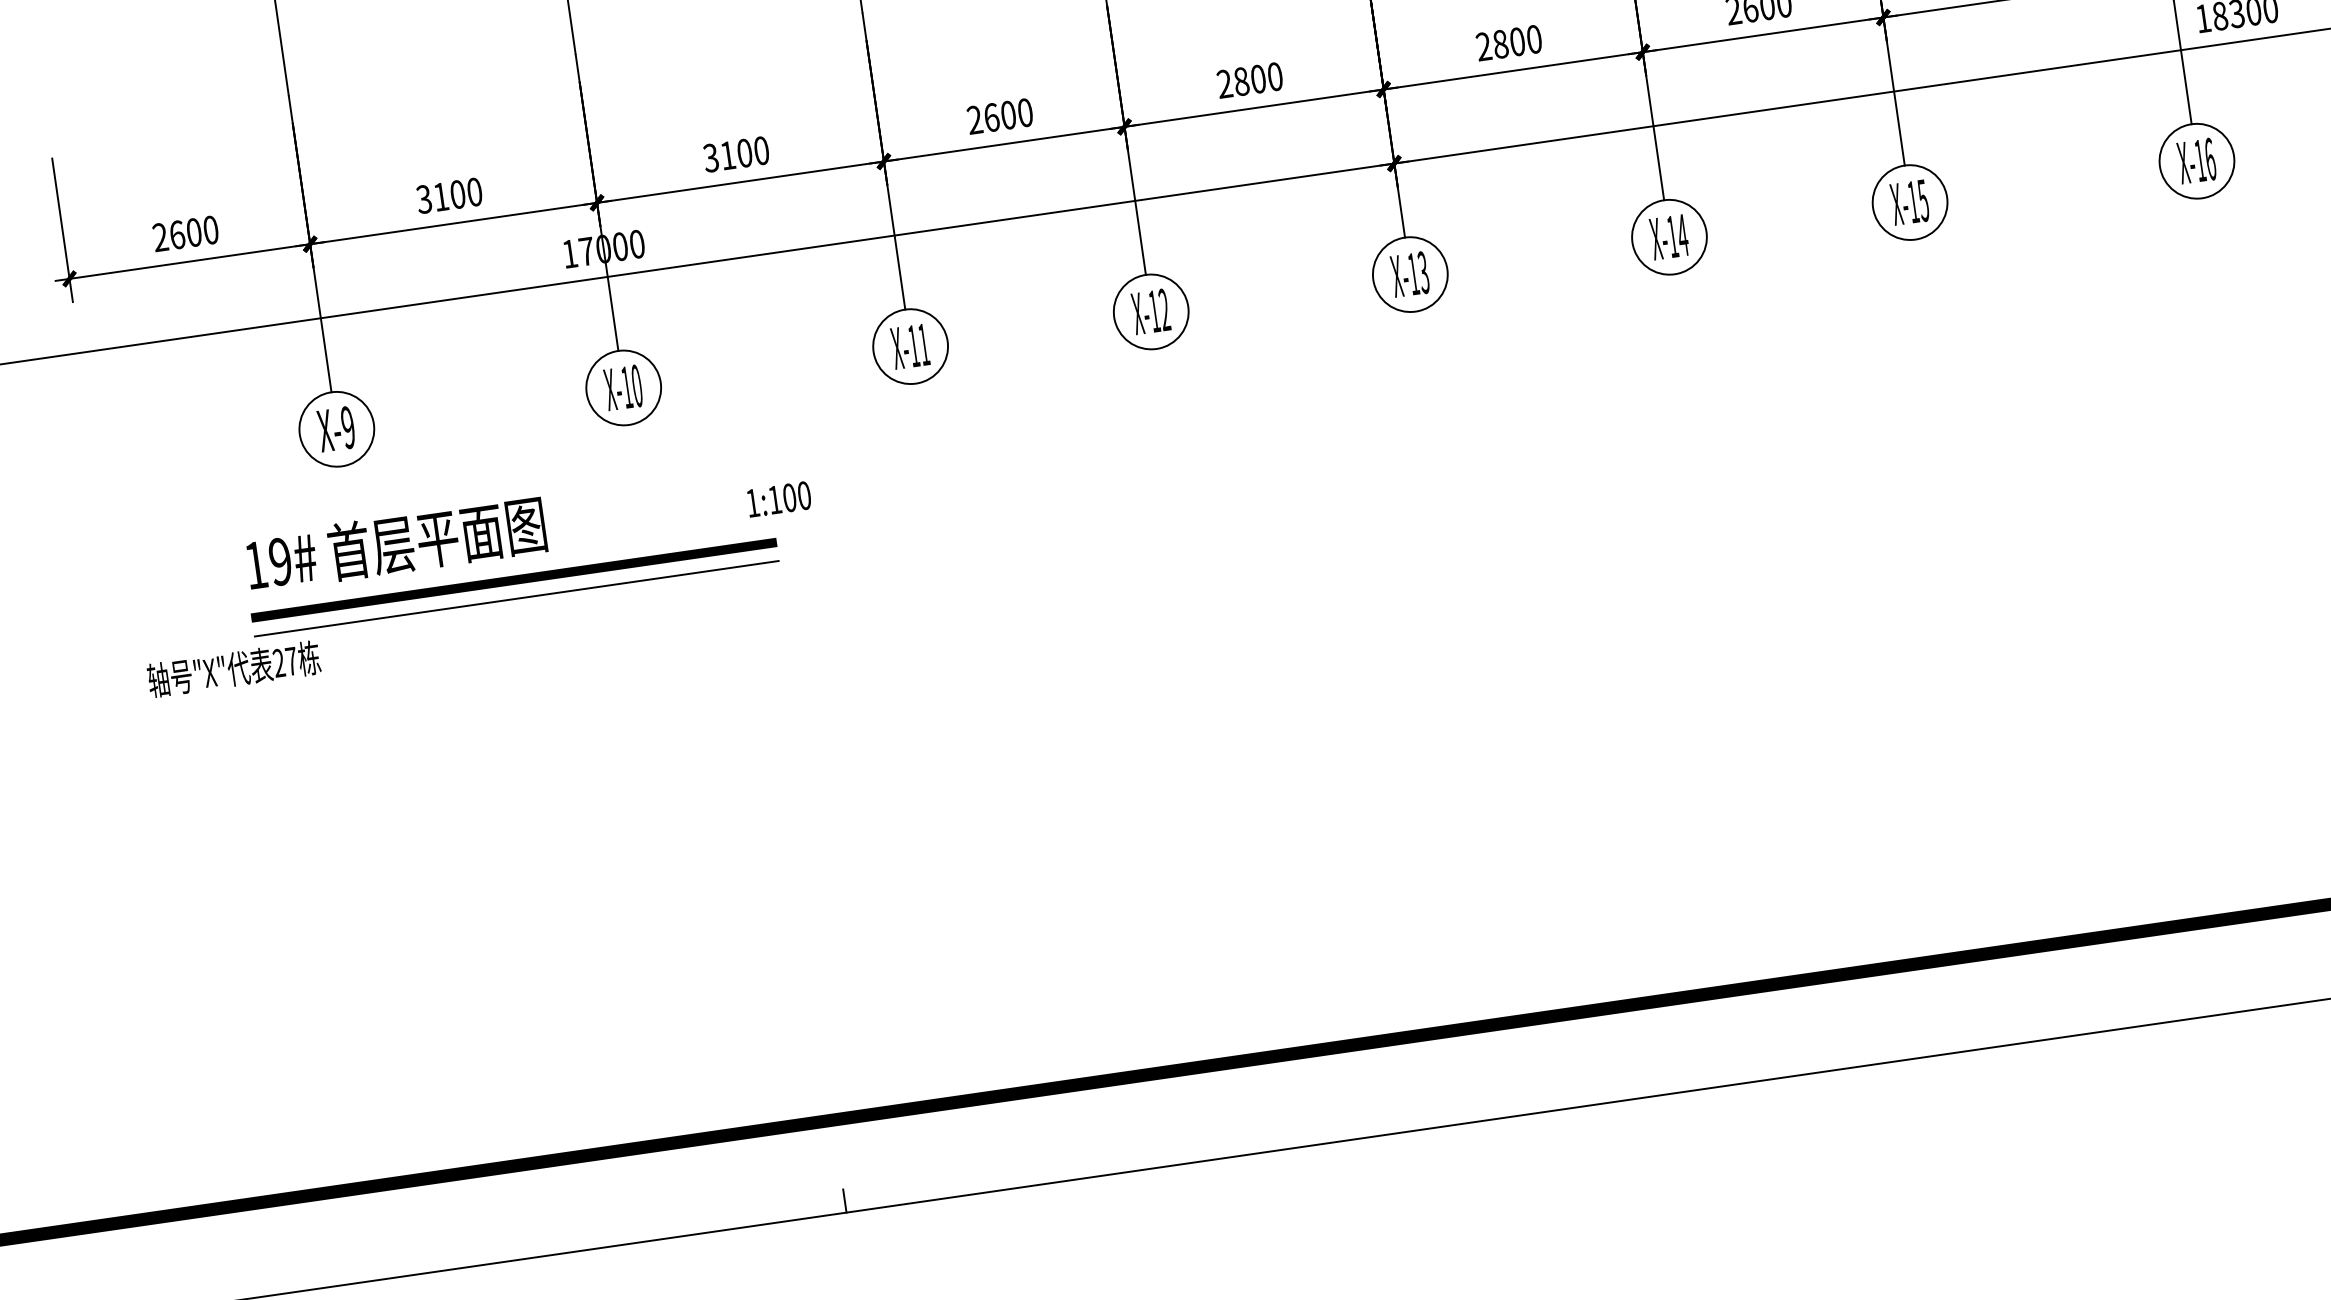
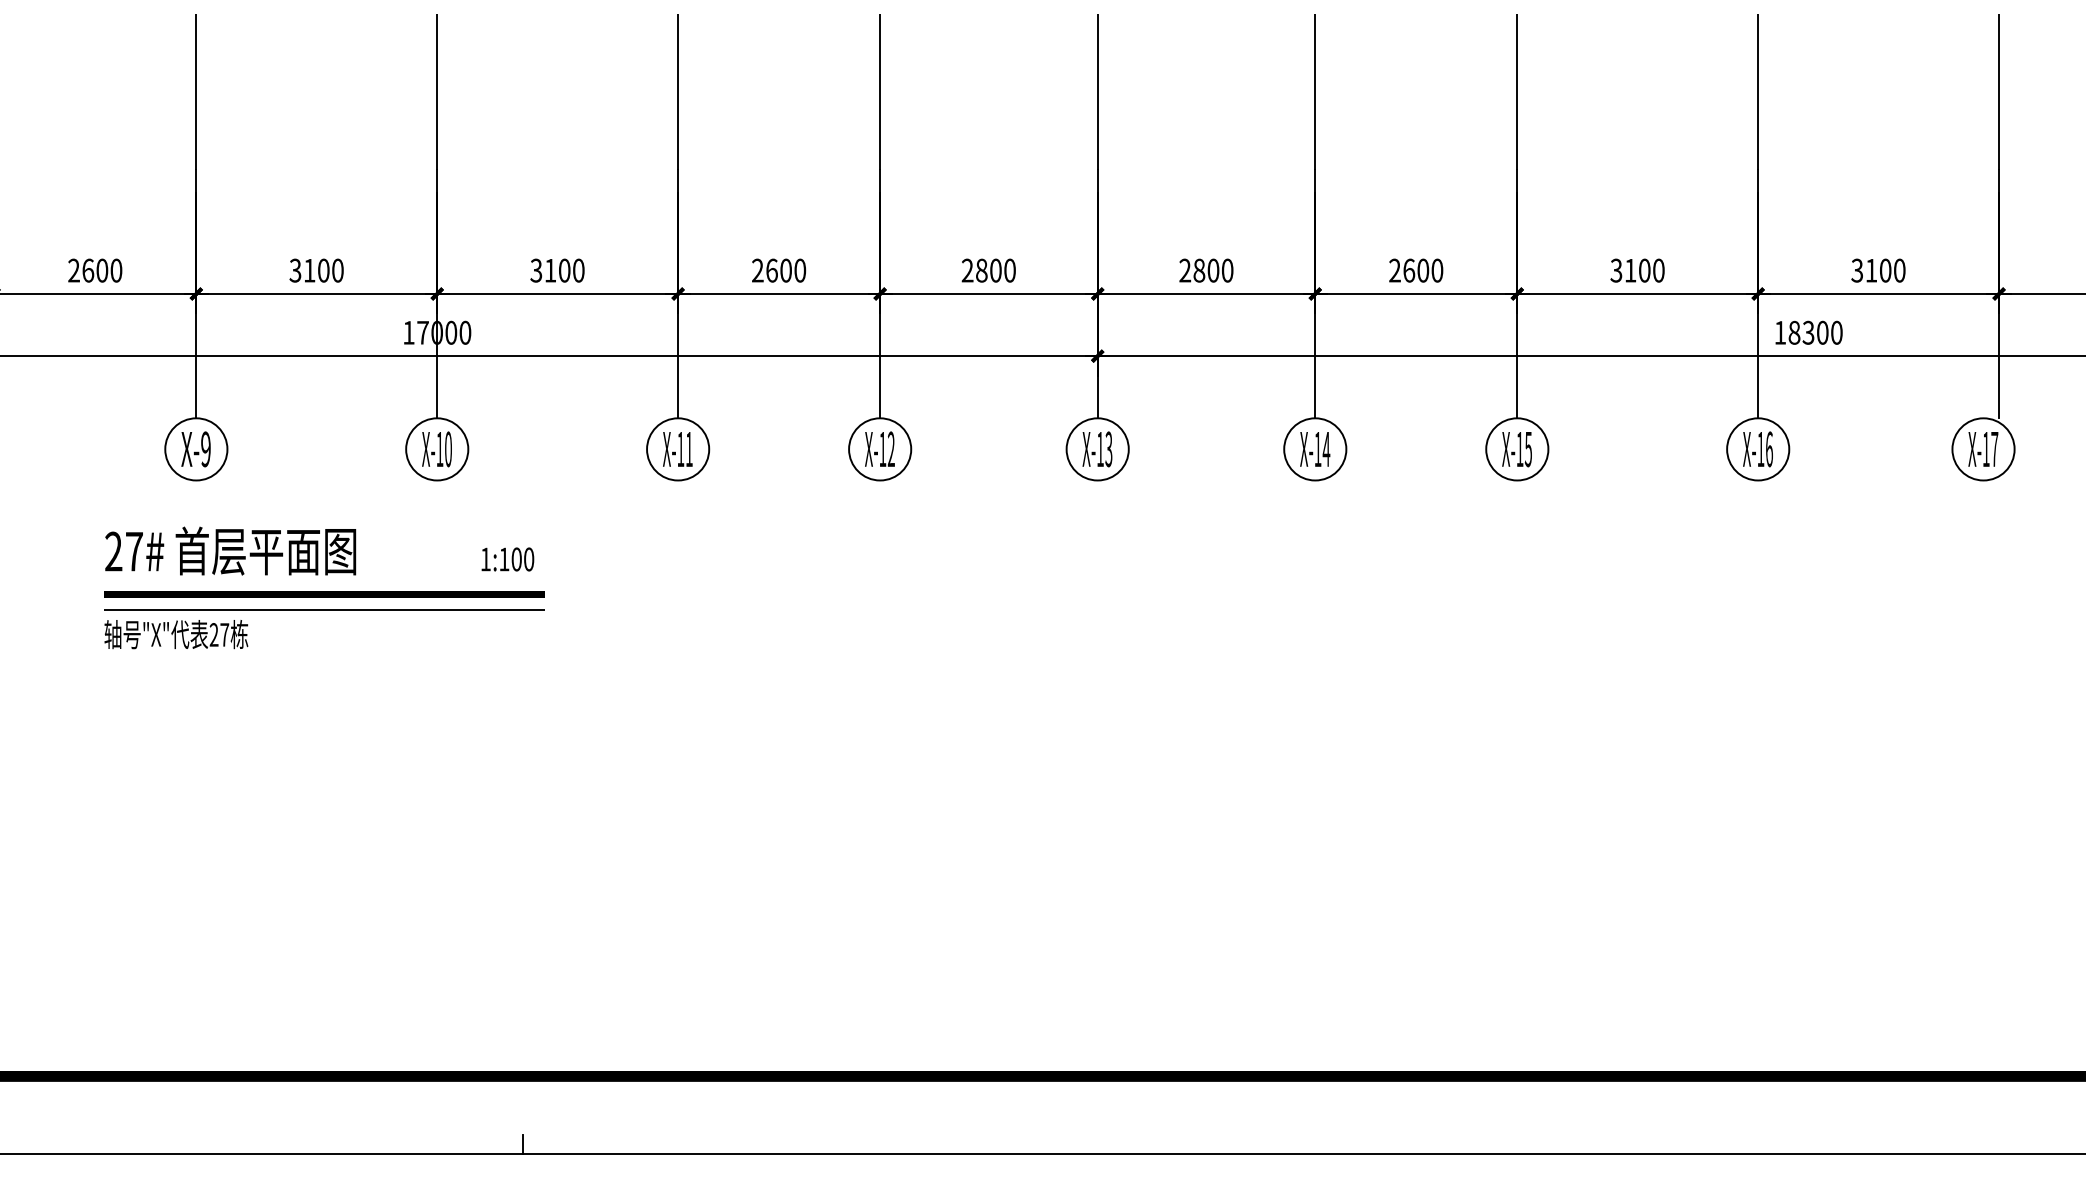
text: (778, 499) -> (507, 559), moved
text: (267, 563) -> (123, 551), 19# -> 27#
text: (234, 669) -> (176, 634), moved

